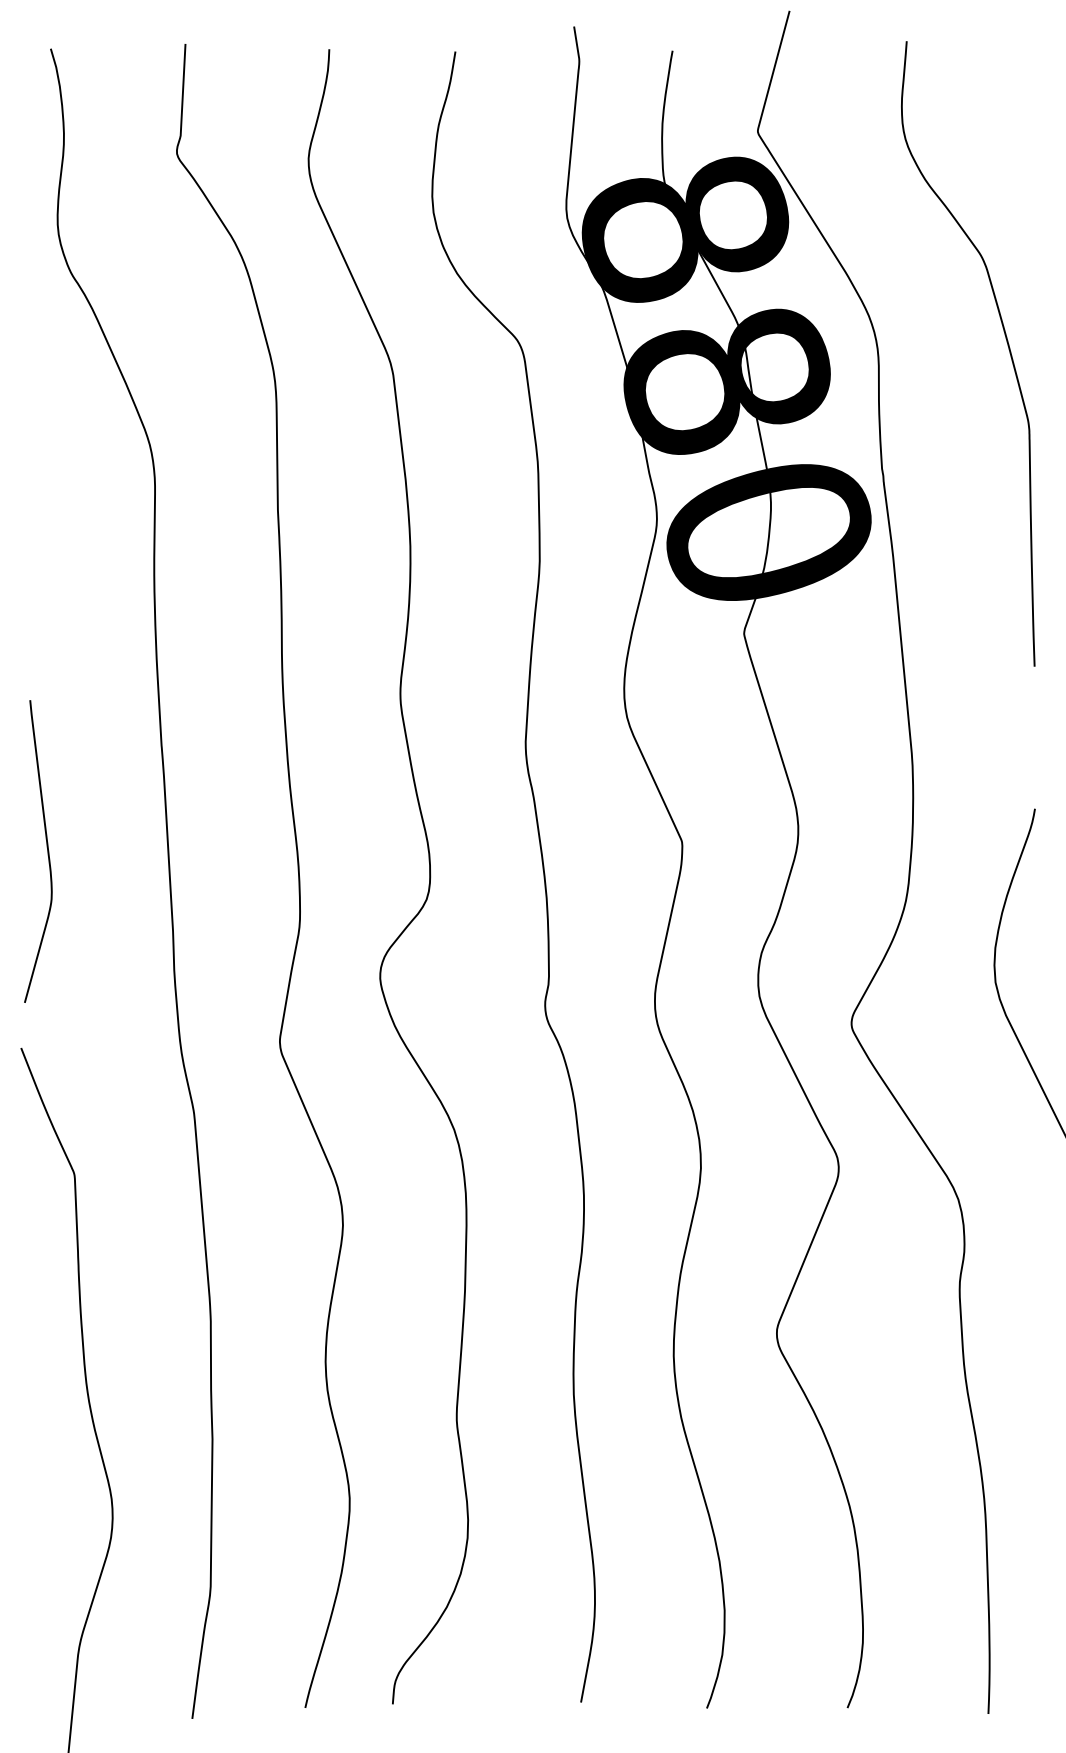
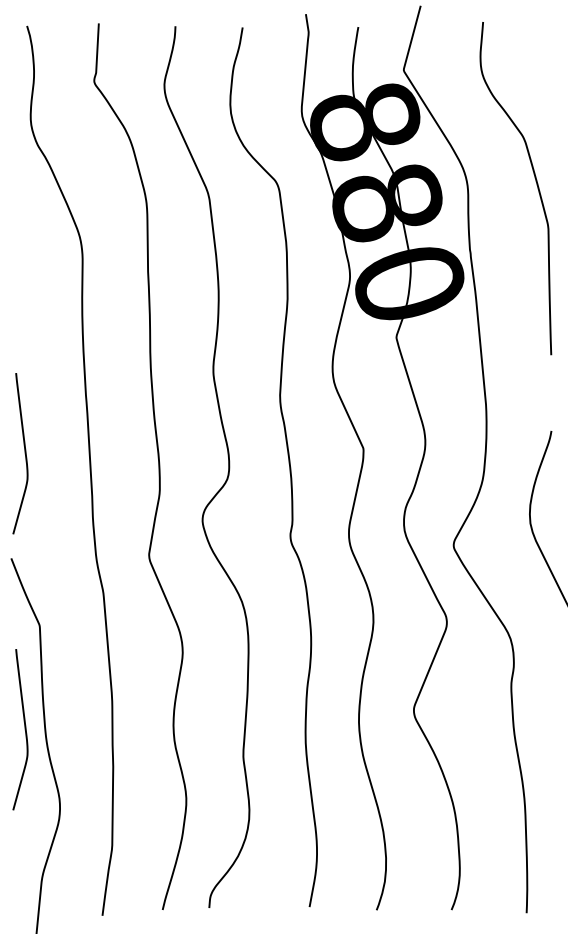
curve: (45, 1369) -> (24, 729), added

